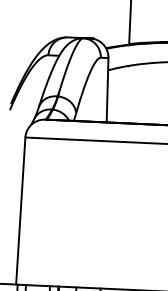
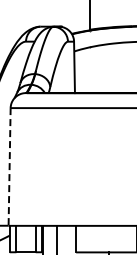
line: (20, 210) -> (9, 166), solid -> dashed

